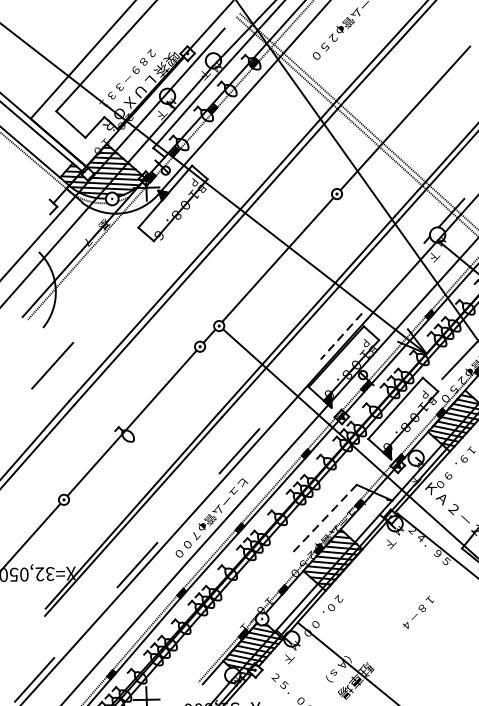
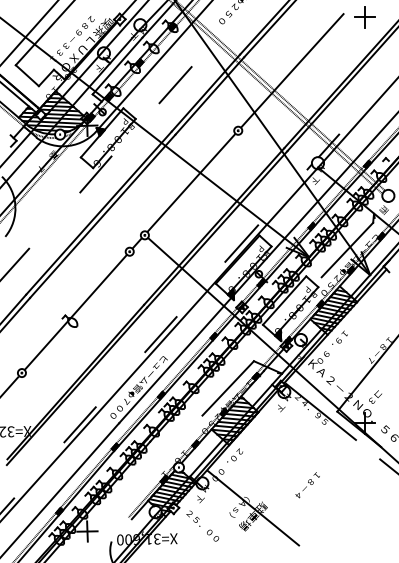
line: (257, 136) -> (175, 85), added
line: (156, 249) -> (95, 174), added
line: (341, 336) -> (241, 243), dashed -> solid
line: (323, 519) -> (227, 388), dashed -> solid
text: (418, 612) -> (307, 485), moved

